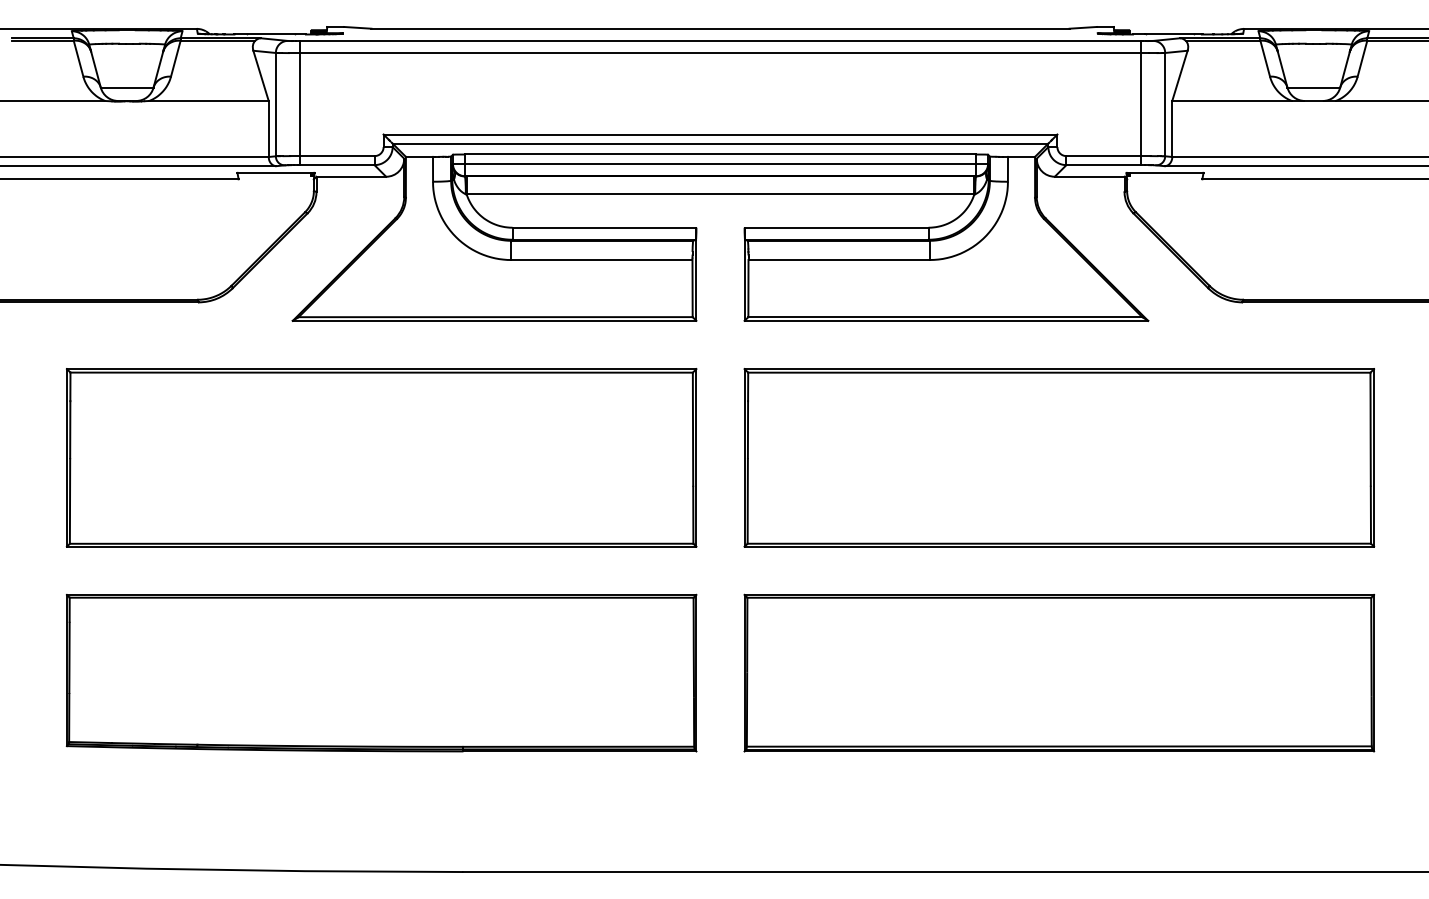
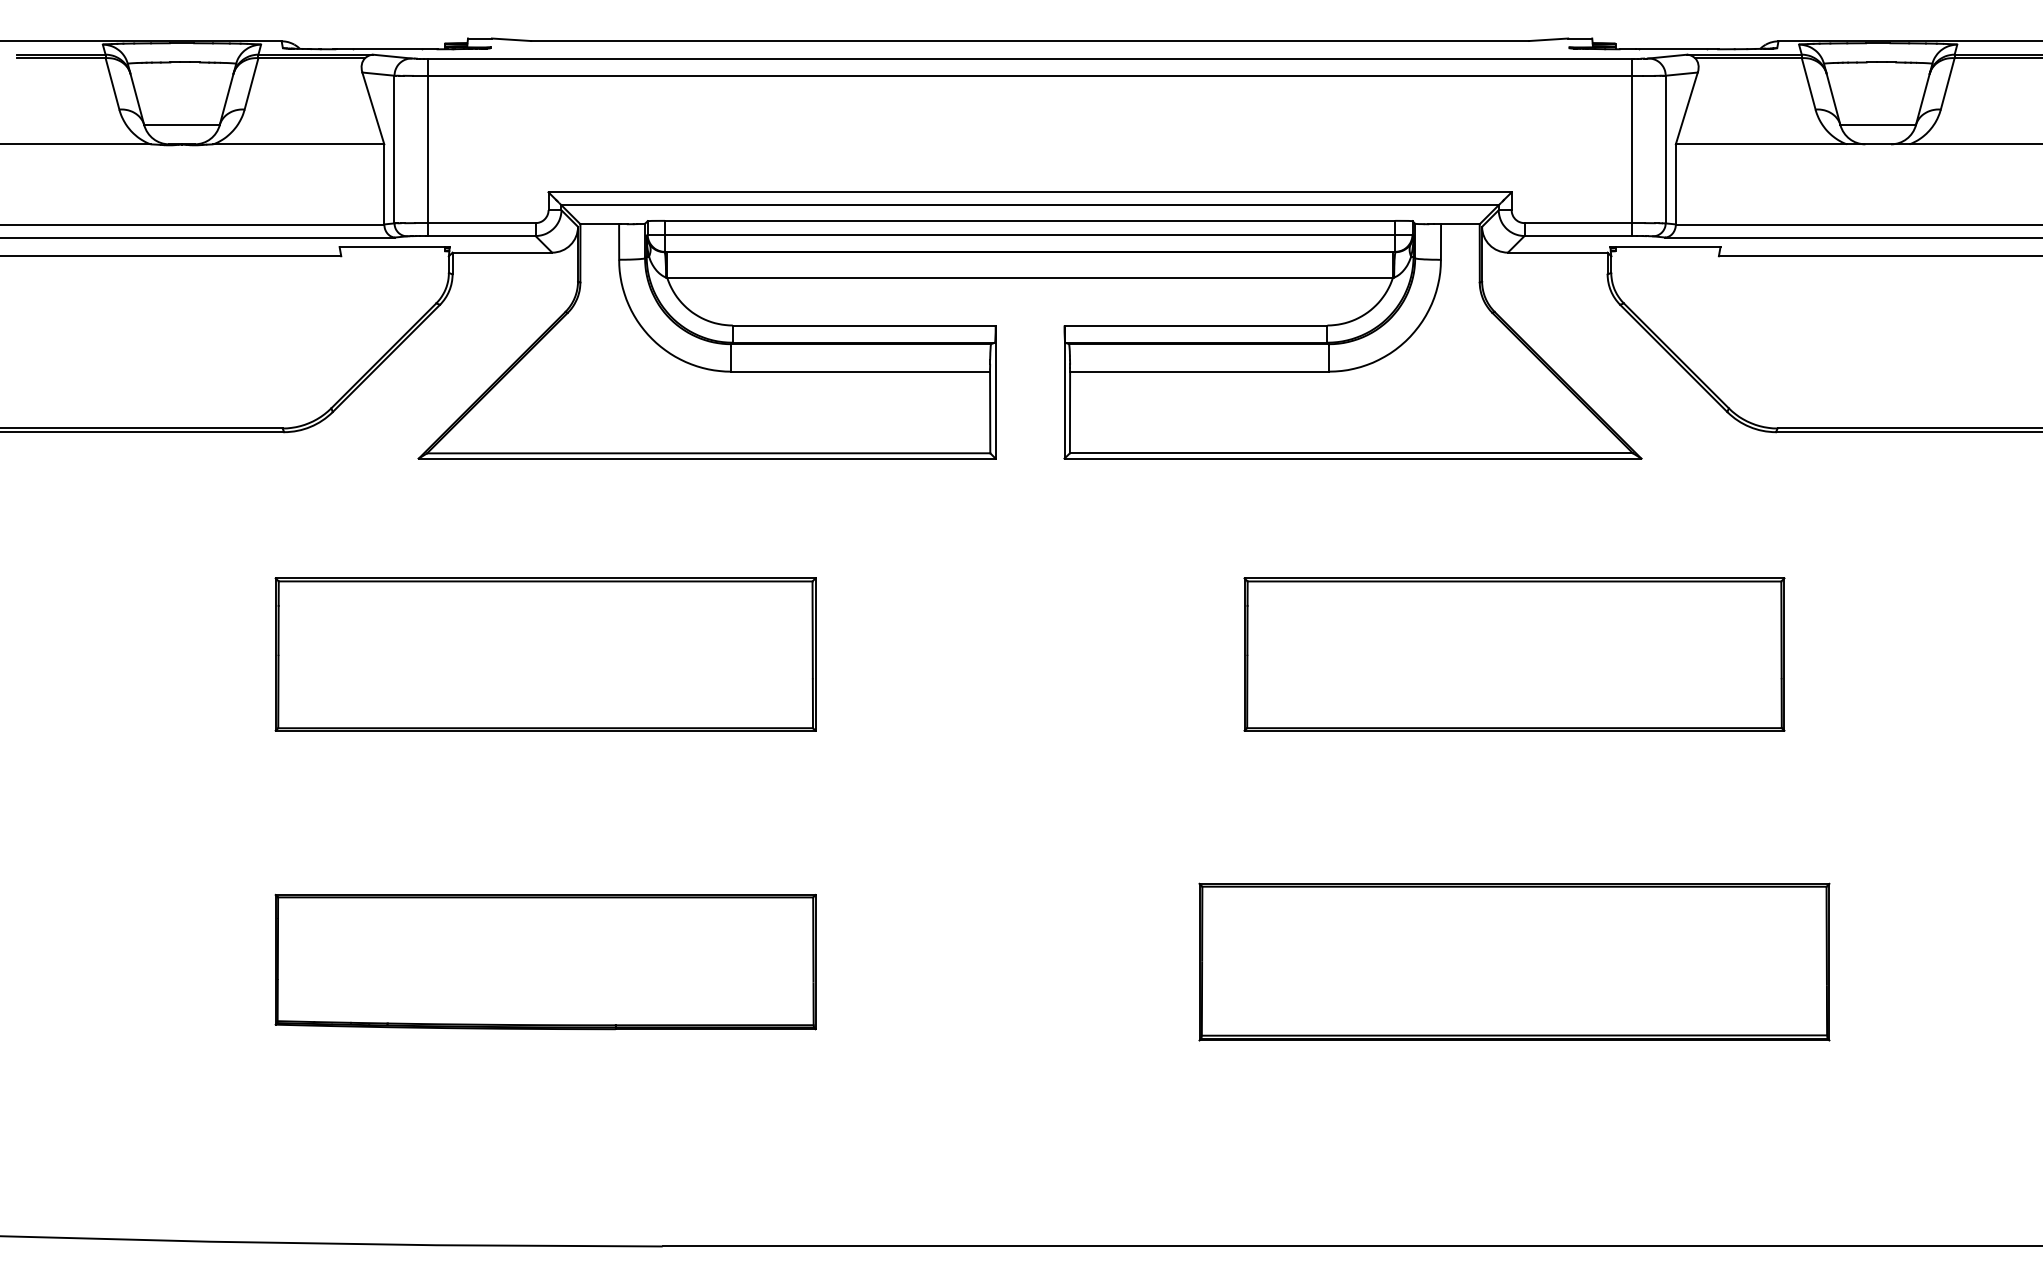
part: (381, 457) -> (545, 653), size x0.6
part: (1059, 457) -> (1514, 653), size x0.6
part: (381, 672) -> (545, 961), size x0.6
part: (1059, 672) -> (1514, 961), size x0.7

